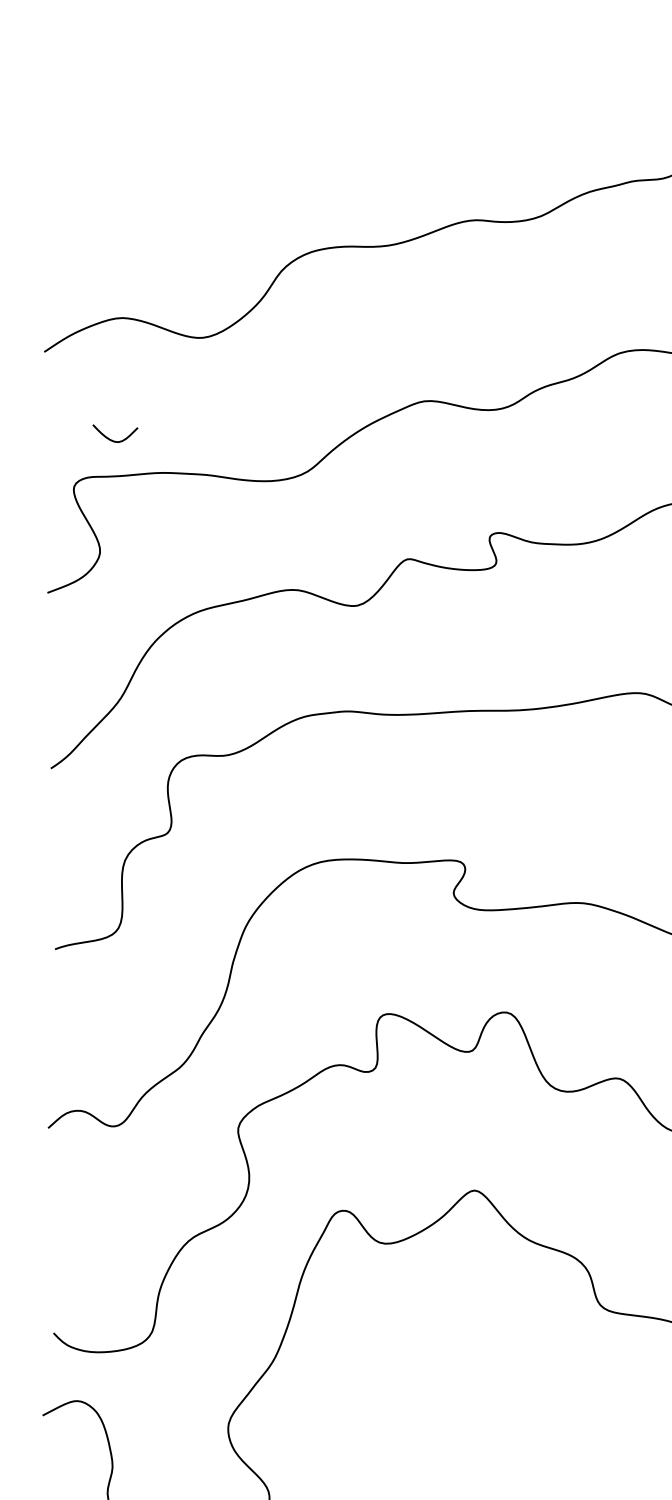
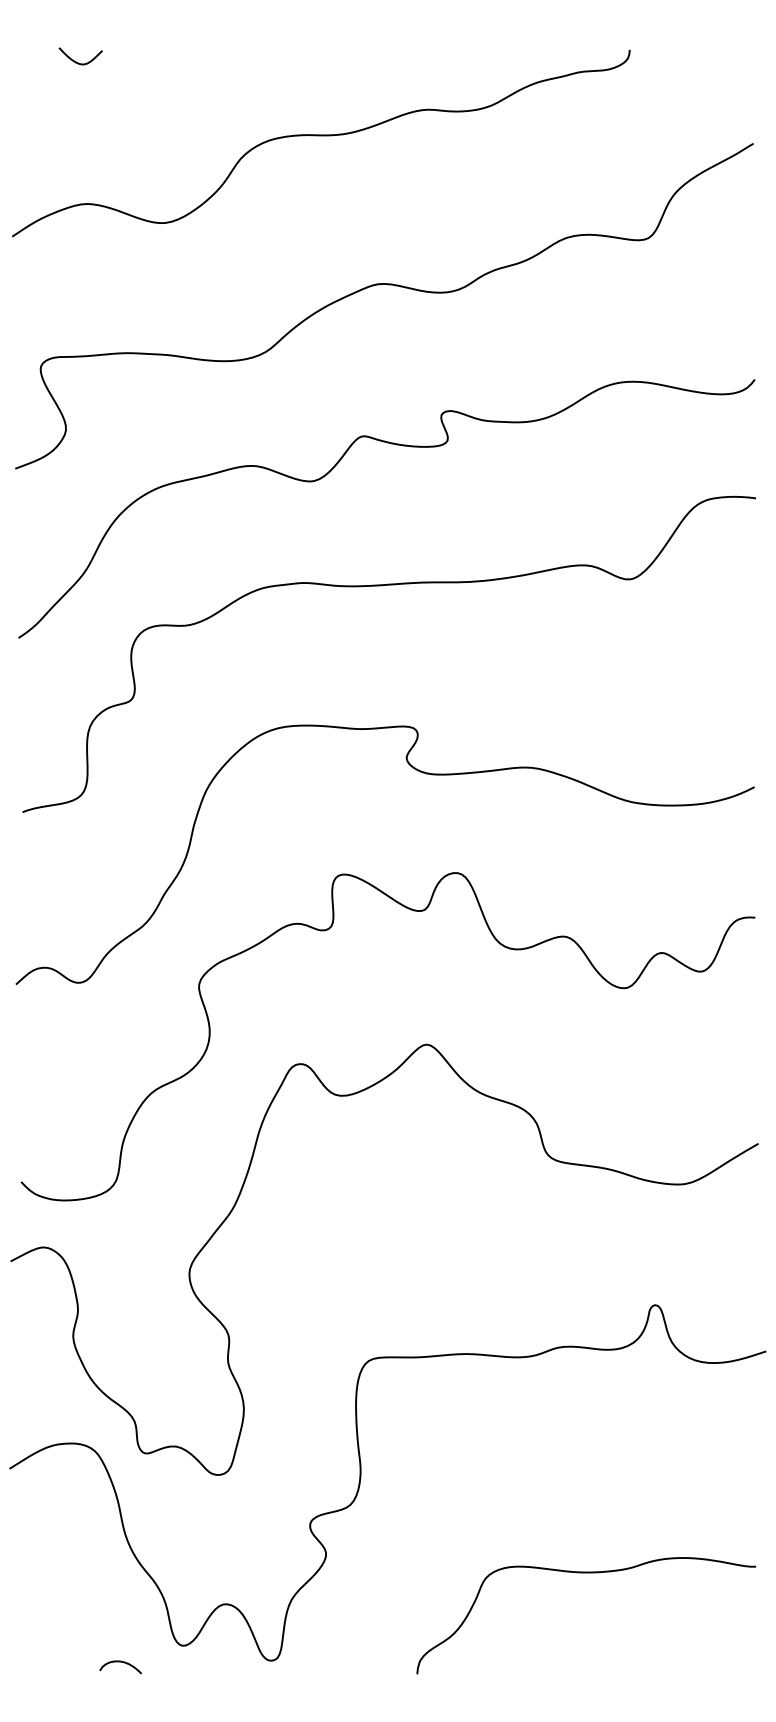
curve: (113, 440) -> (78, 62), moved

